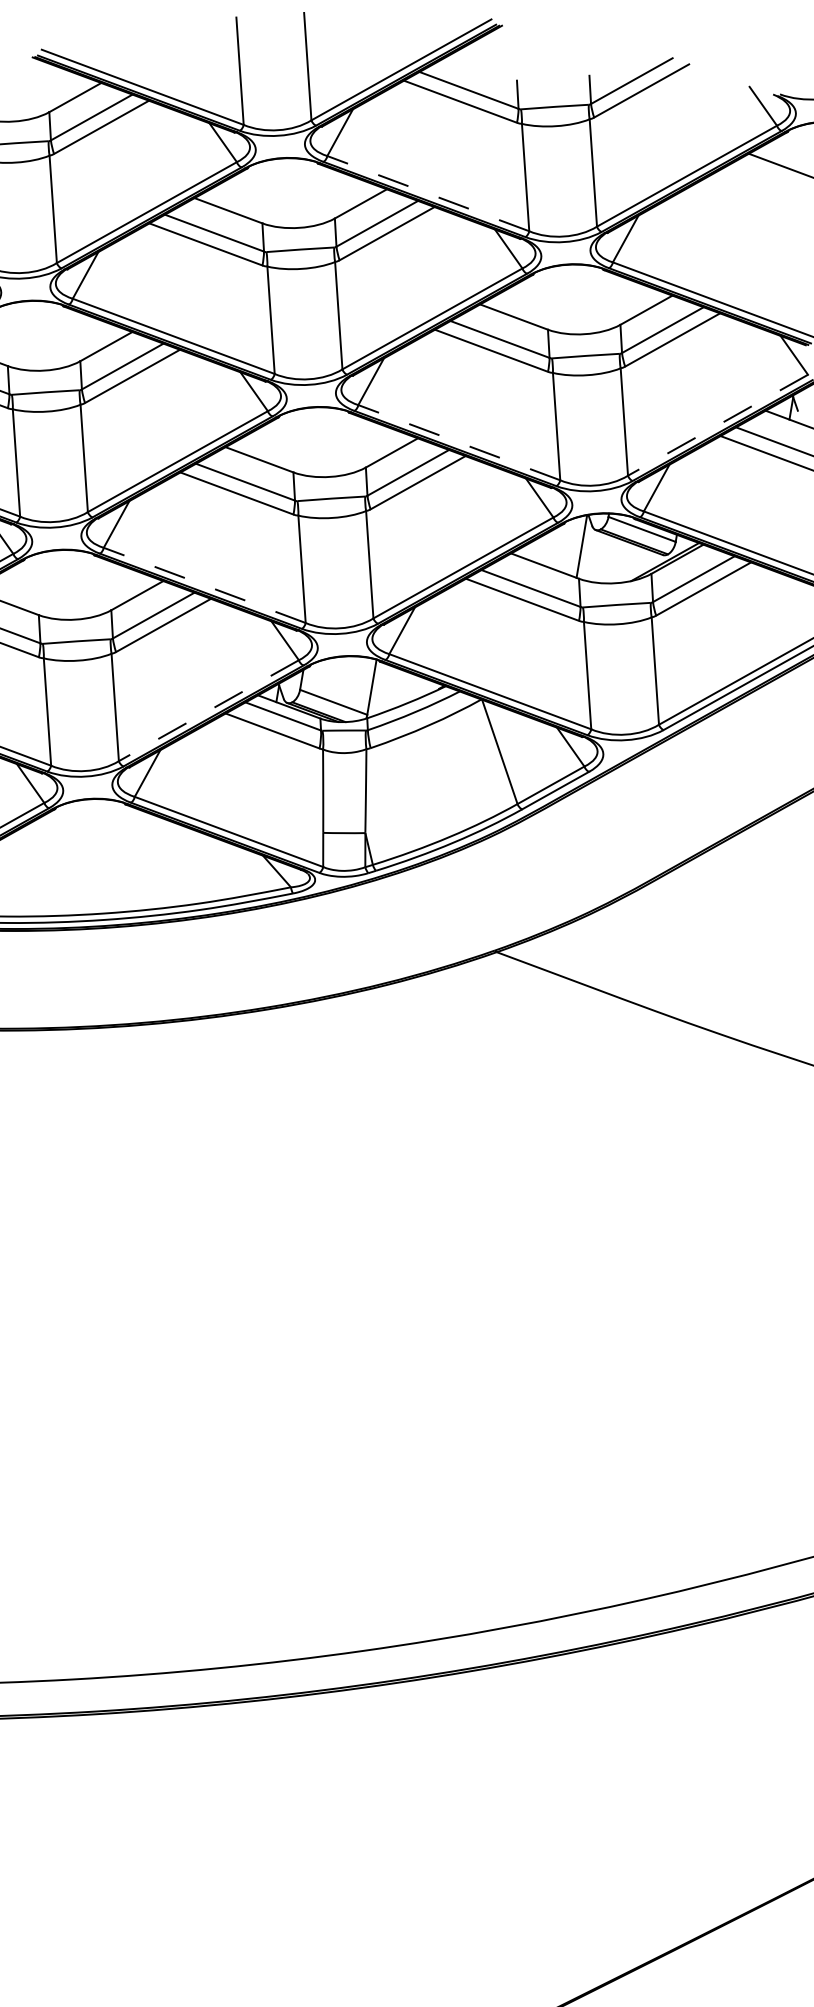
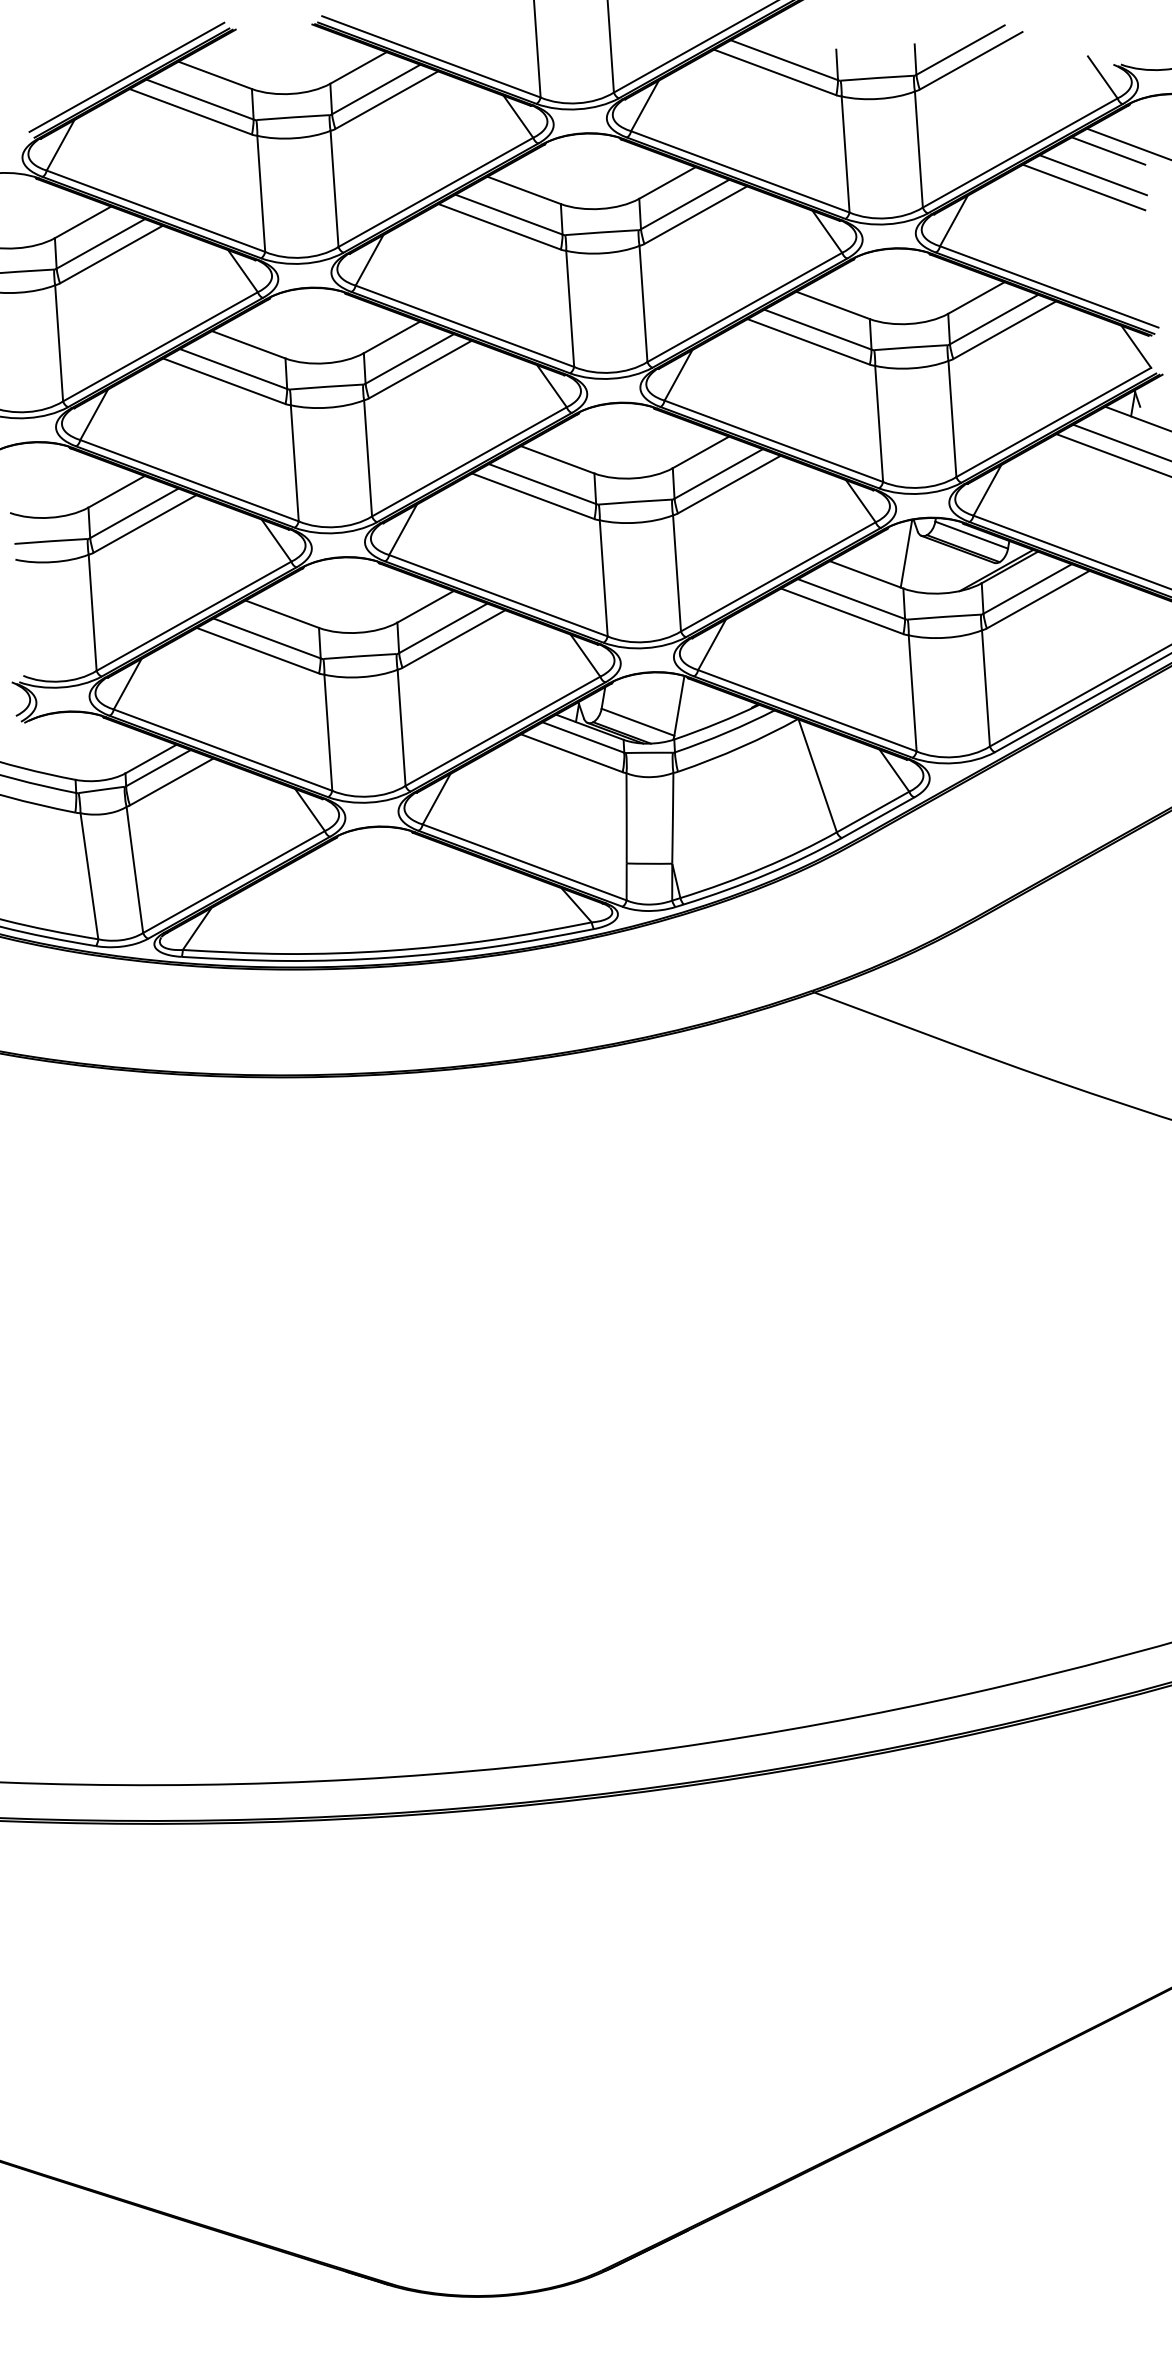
line: (768, 173) -> (1108, 150), added
line: (428, 193) -> (740, 171), dashed -> solid
line: (753, 196) -> (1092, 175), added
line: (746, 208) -> (1084, 187), added
line: (717, 425) -> (1053, 422), dashed -> solid
line: (458, 442) -> (773, 441), dashed -> solid
line: (204, 585) -> (498, 595), dashed -> solid
line: (208, 710) -> (502, 731), dashed -> solid

